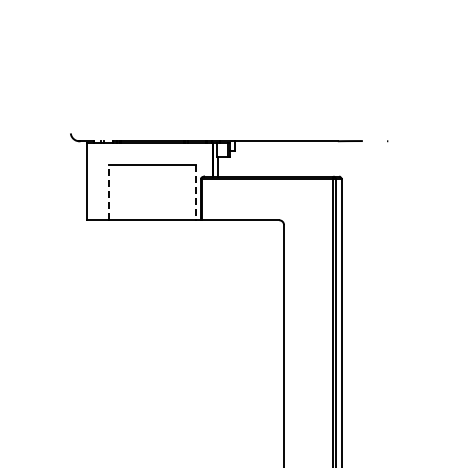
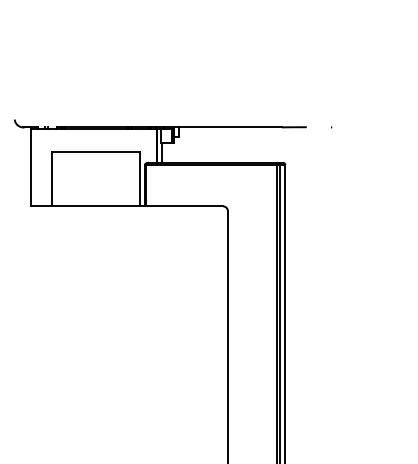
line: (108, 192) -> (52, 178), dashed -> solid
line: (196, 193) -> (140, 179), dashed -> solid

